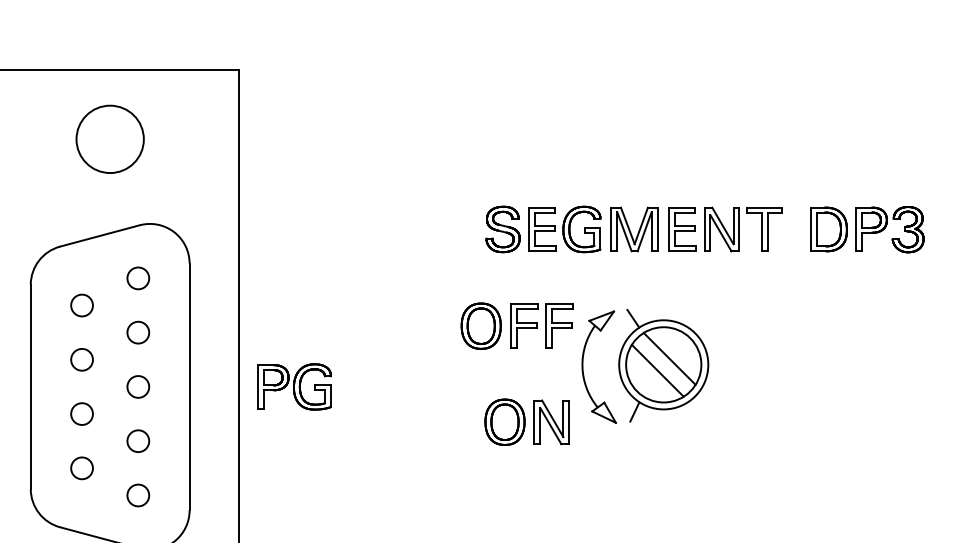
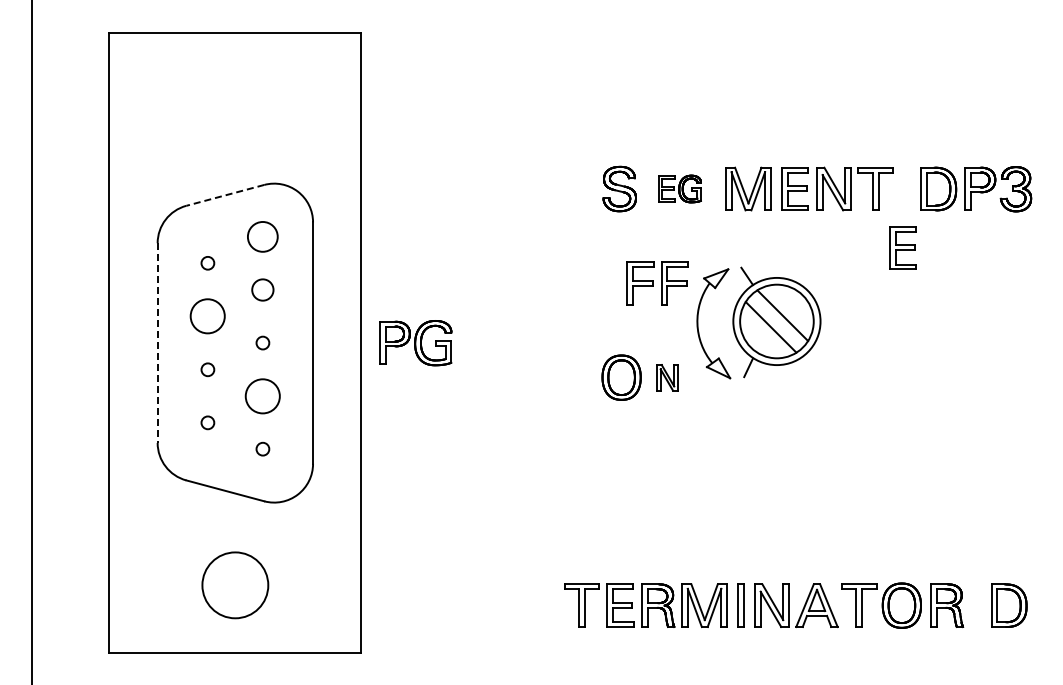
circle: (110, 138) -> (235, 100), removed
part: (564, 228) -> (679, 188), size x0.6
line: (99, 236) -> (224, 195), solid -> dashed
circle: (137, 277) -> (262, 236), size x1.4
part: (792, 289) -> (902, 247), added
circle: (81, 304) -> (207, 262), size x0.6
part: (481, 326) -> (598, 283), removed
circle: (81, 359) -> (207, 316), size x1.6
circle: (137, 386) -> (262, 342), size x0.6
line: (30, 387) -> (157, 343), solid -> dashed
circle: (81, 413) -> (207, 369), size x0.6
part: (551, 422) -> (667, 377), size x0.6
circle: (137, 440) -> (262, 395), size x1.6
circle: (81, 468) -> (207, 422), size x0.6
circle: (137, 494) -> (262, 448), size x0.6

